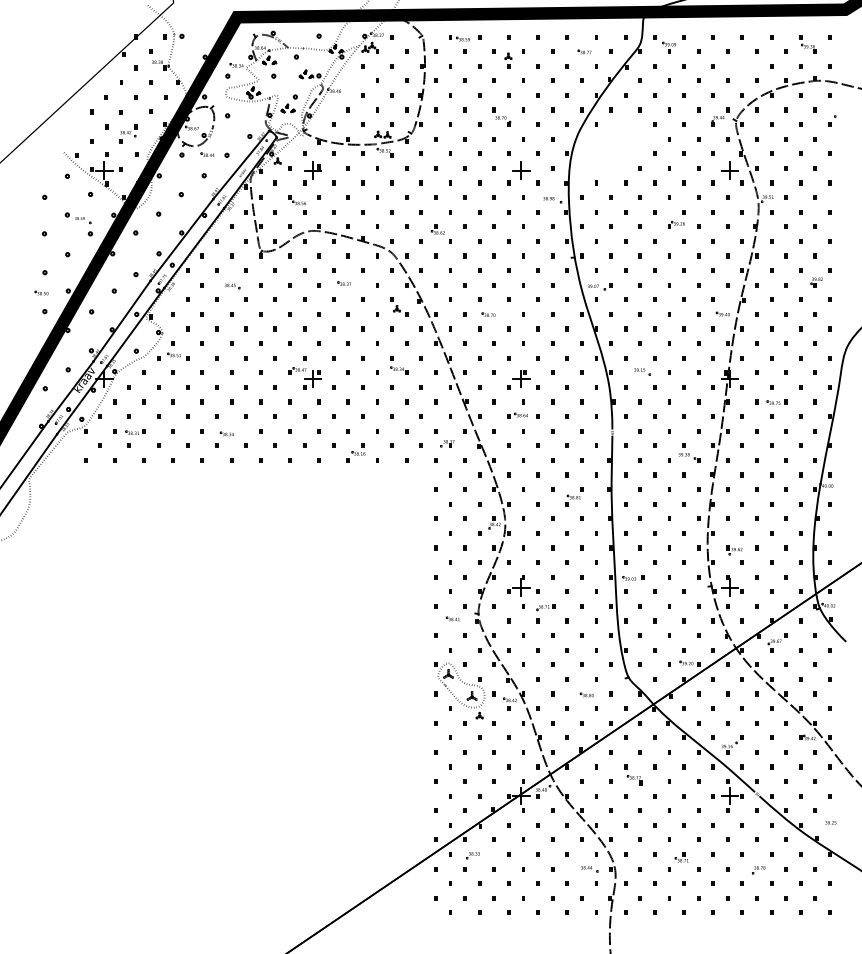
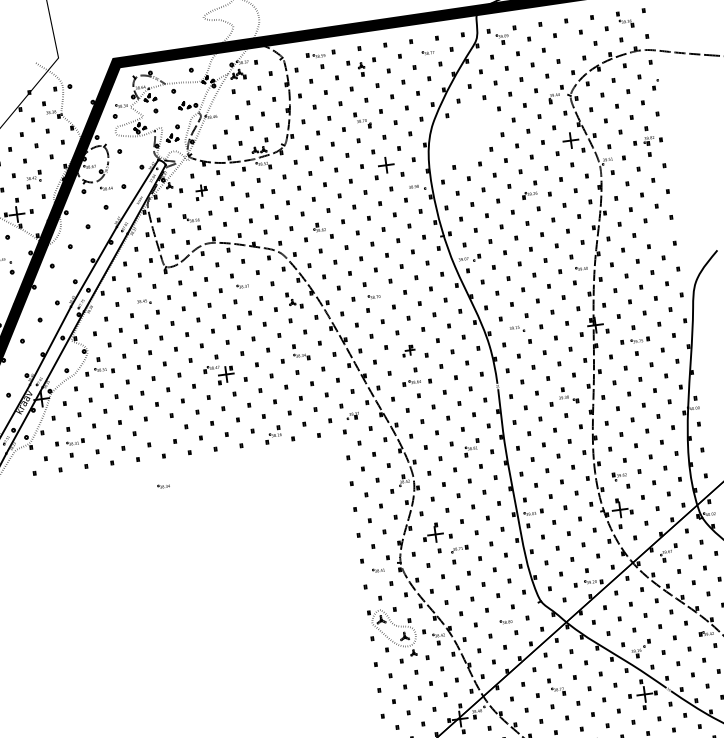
part: (312, 173) -> (201, 192), size x0.7
part: (816, 282) -> (648, 140), moved
part: (518, 379) -> (408, 350), size x0.6
part: (226, 433) -> (163, 486), moved

